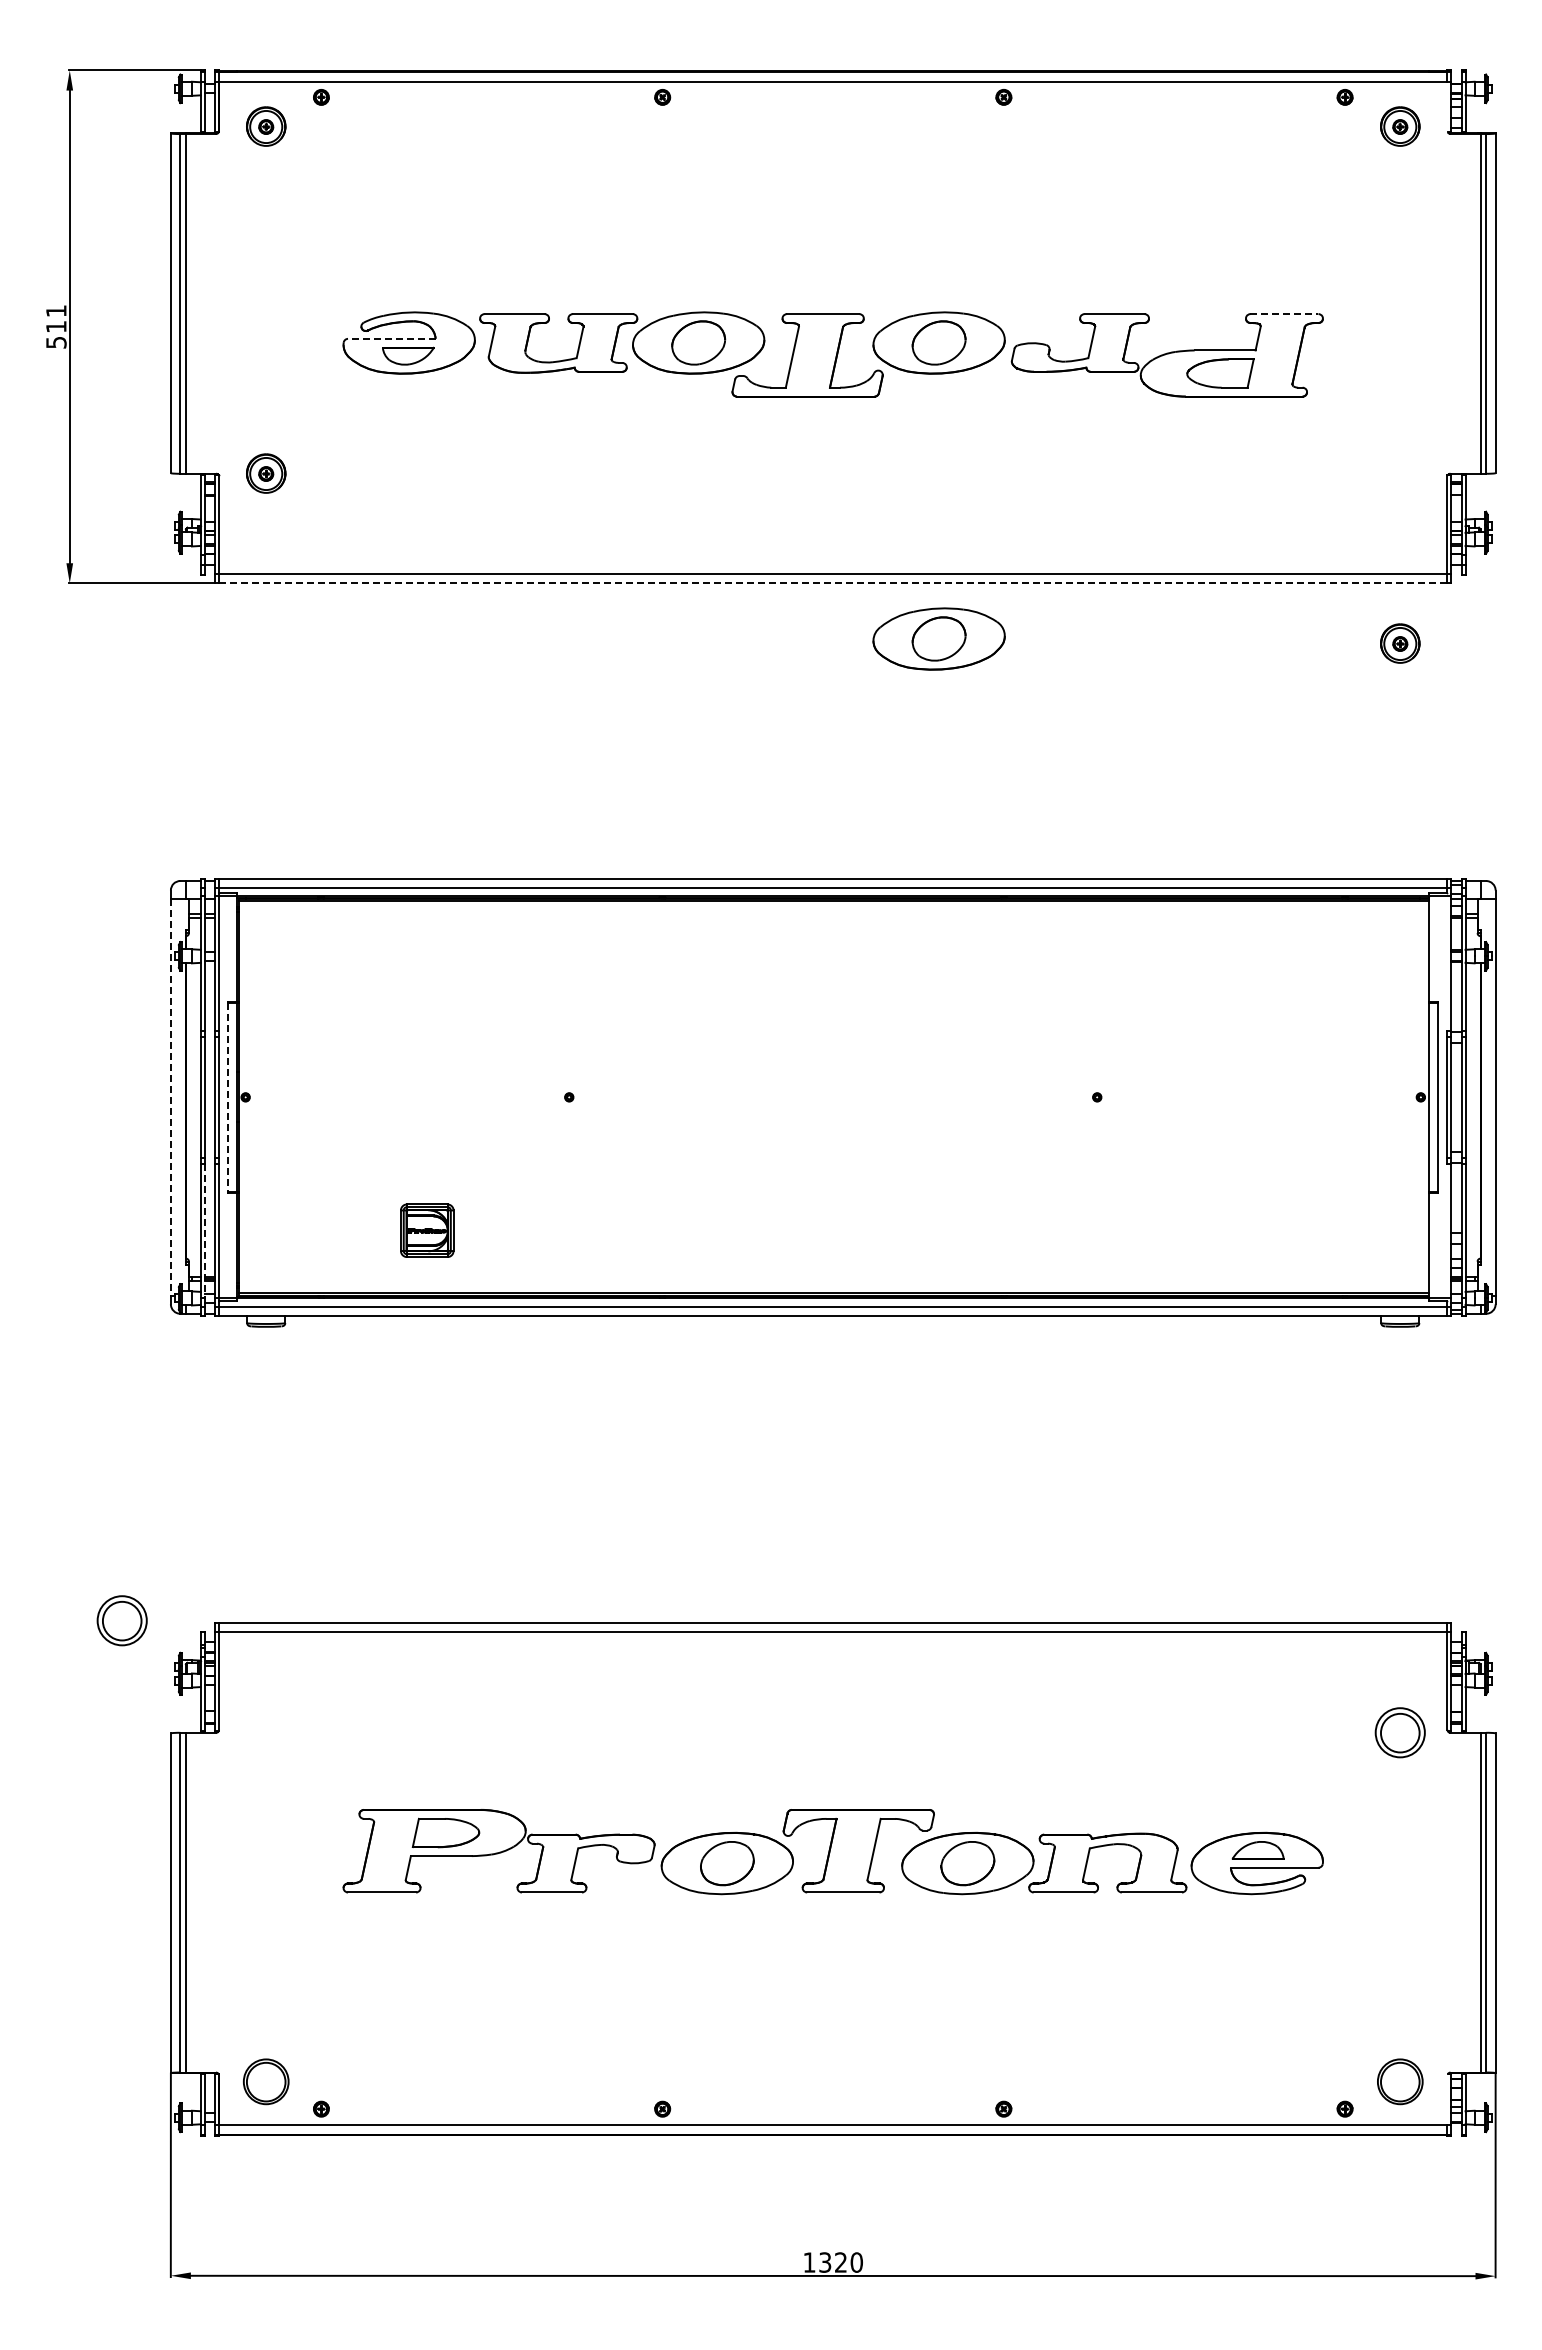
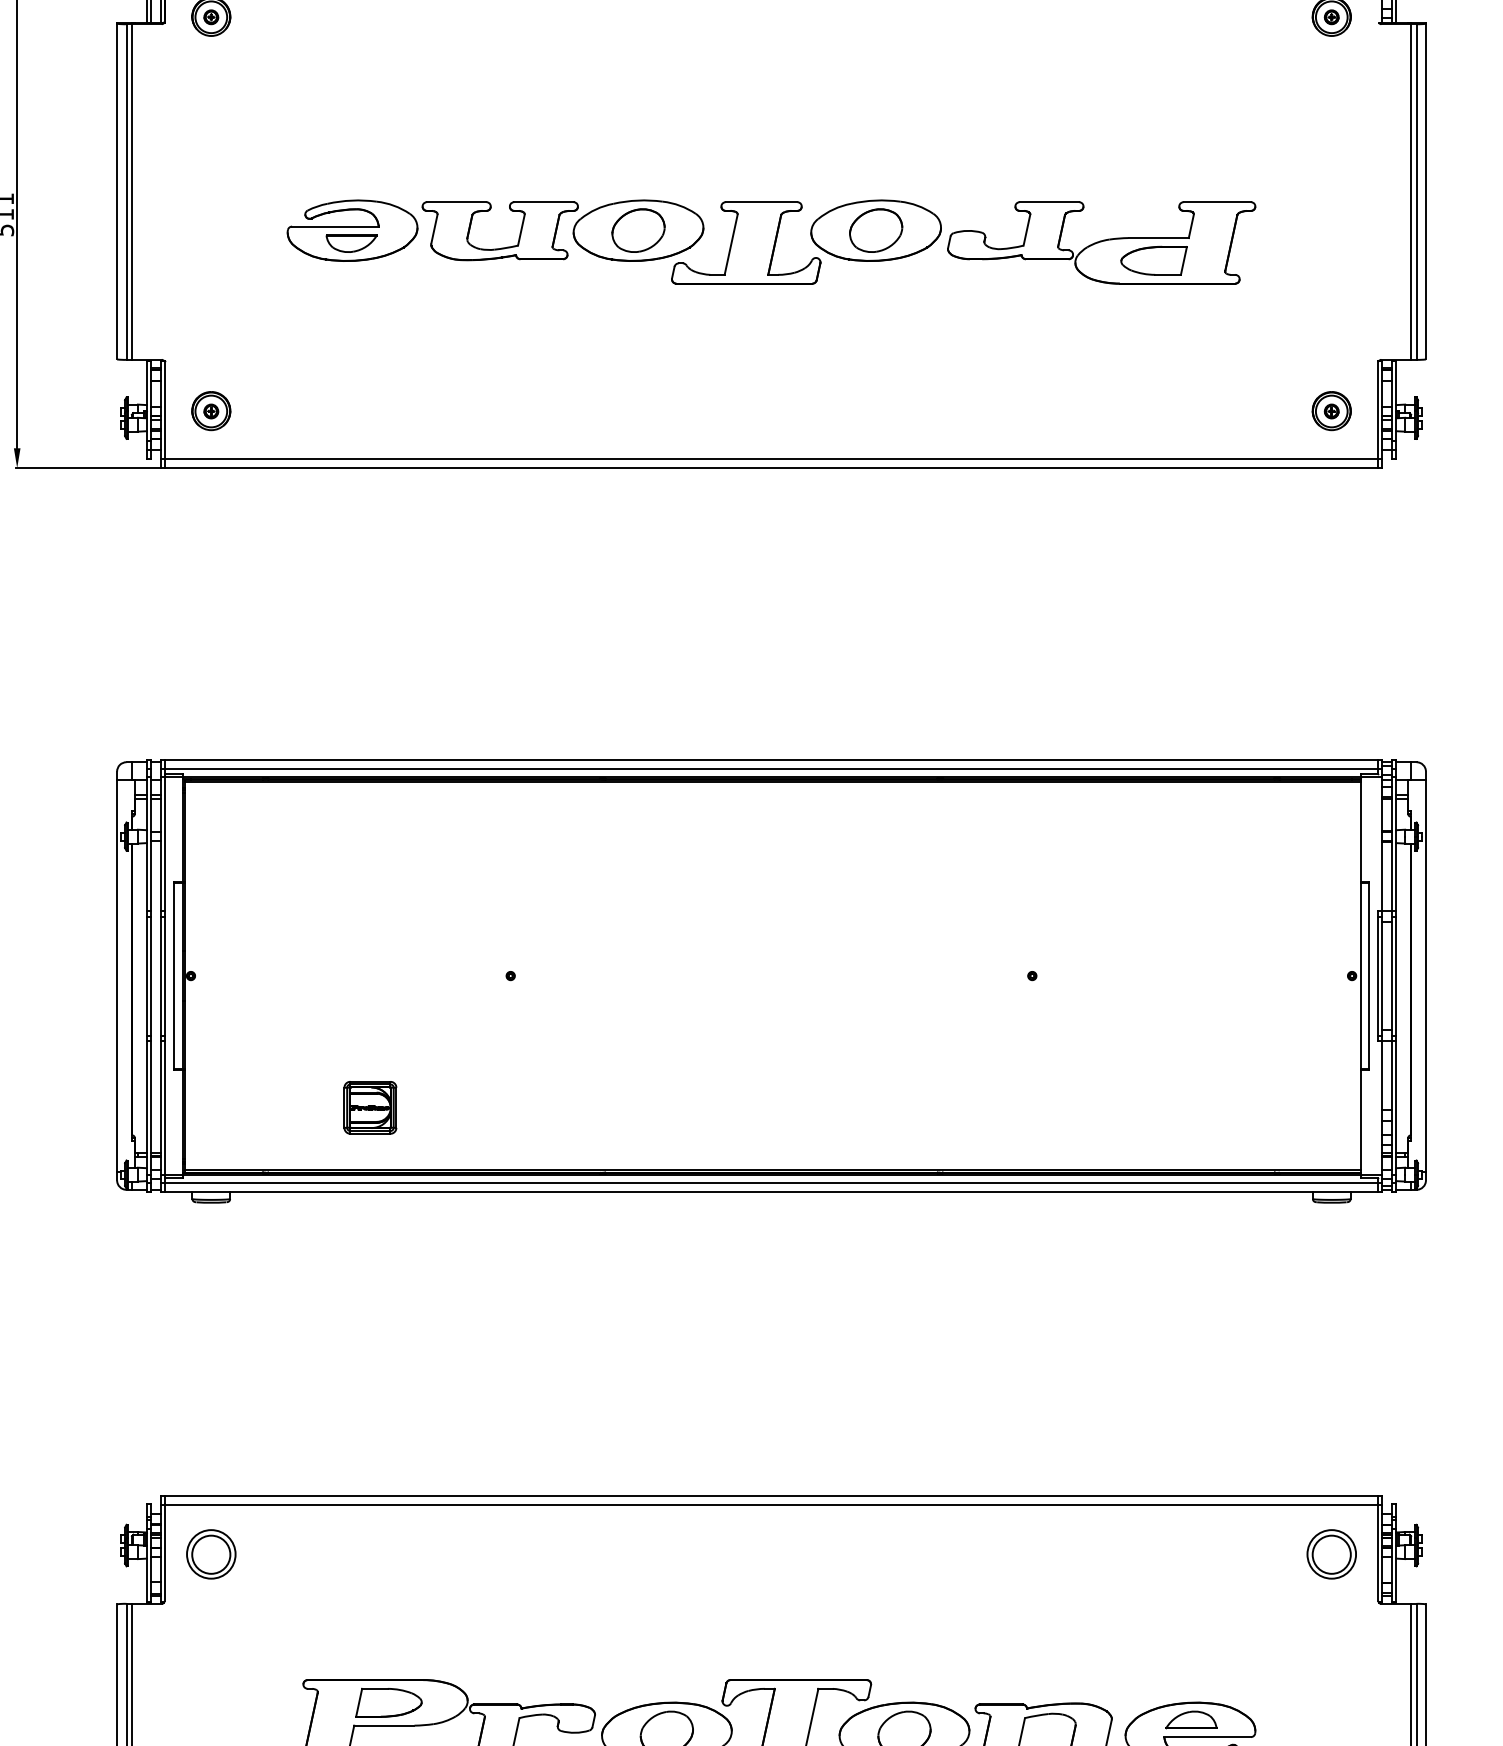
line: (1284, 314) -> (1217, 202), dashed -> solid
line: (391, 338) -> (335, 226), dashed -> solid
part: (266, 473) -> (211, 411), moved
line: (832, 583) -> (770, 468), dashed -> solid
part: (938, 638) -> (875, 522), removed
part: (1400, 643) -> (1331, 411), moved
line: (170, 1097) -> (116, 976), dashed -> solid
line: (228, 1097) -> (174, 976), dashed -> solid
line: (205, 1231) -> (151, 1108), dashed -> solid
part: (121, 1620) -> (210, 1554), moved
part: (1399, 1732) -> (1330, 1554), moved

